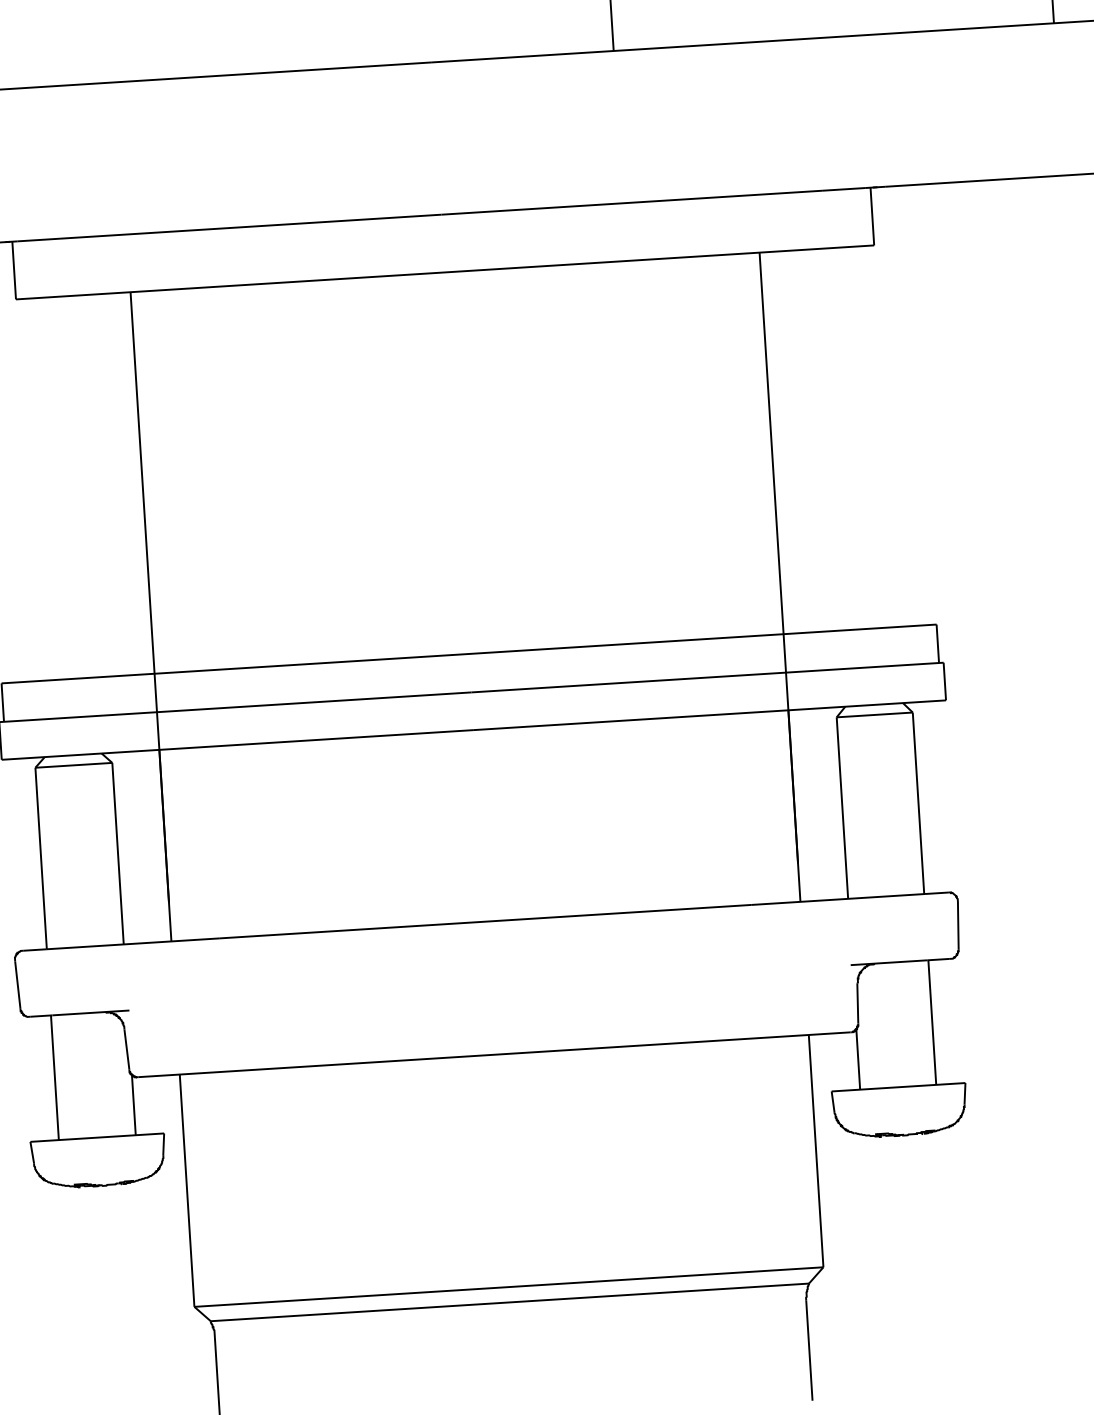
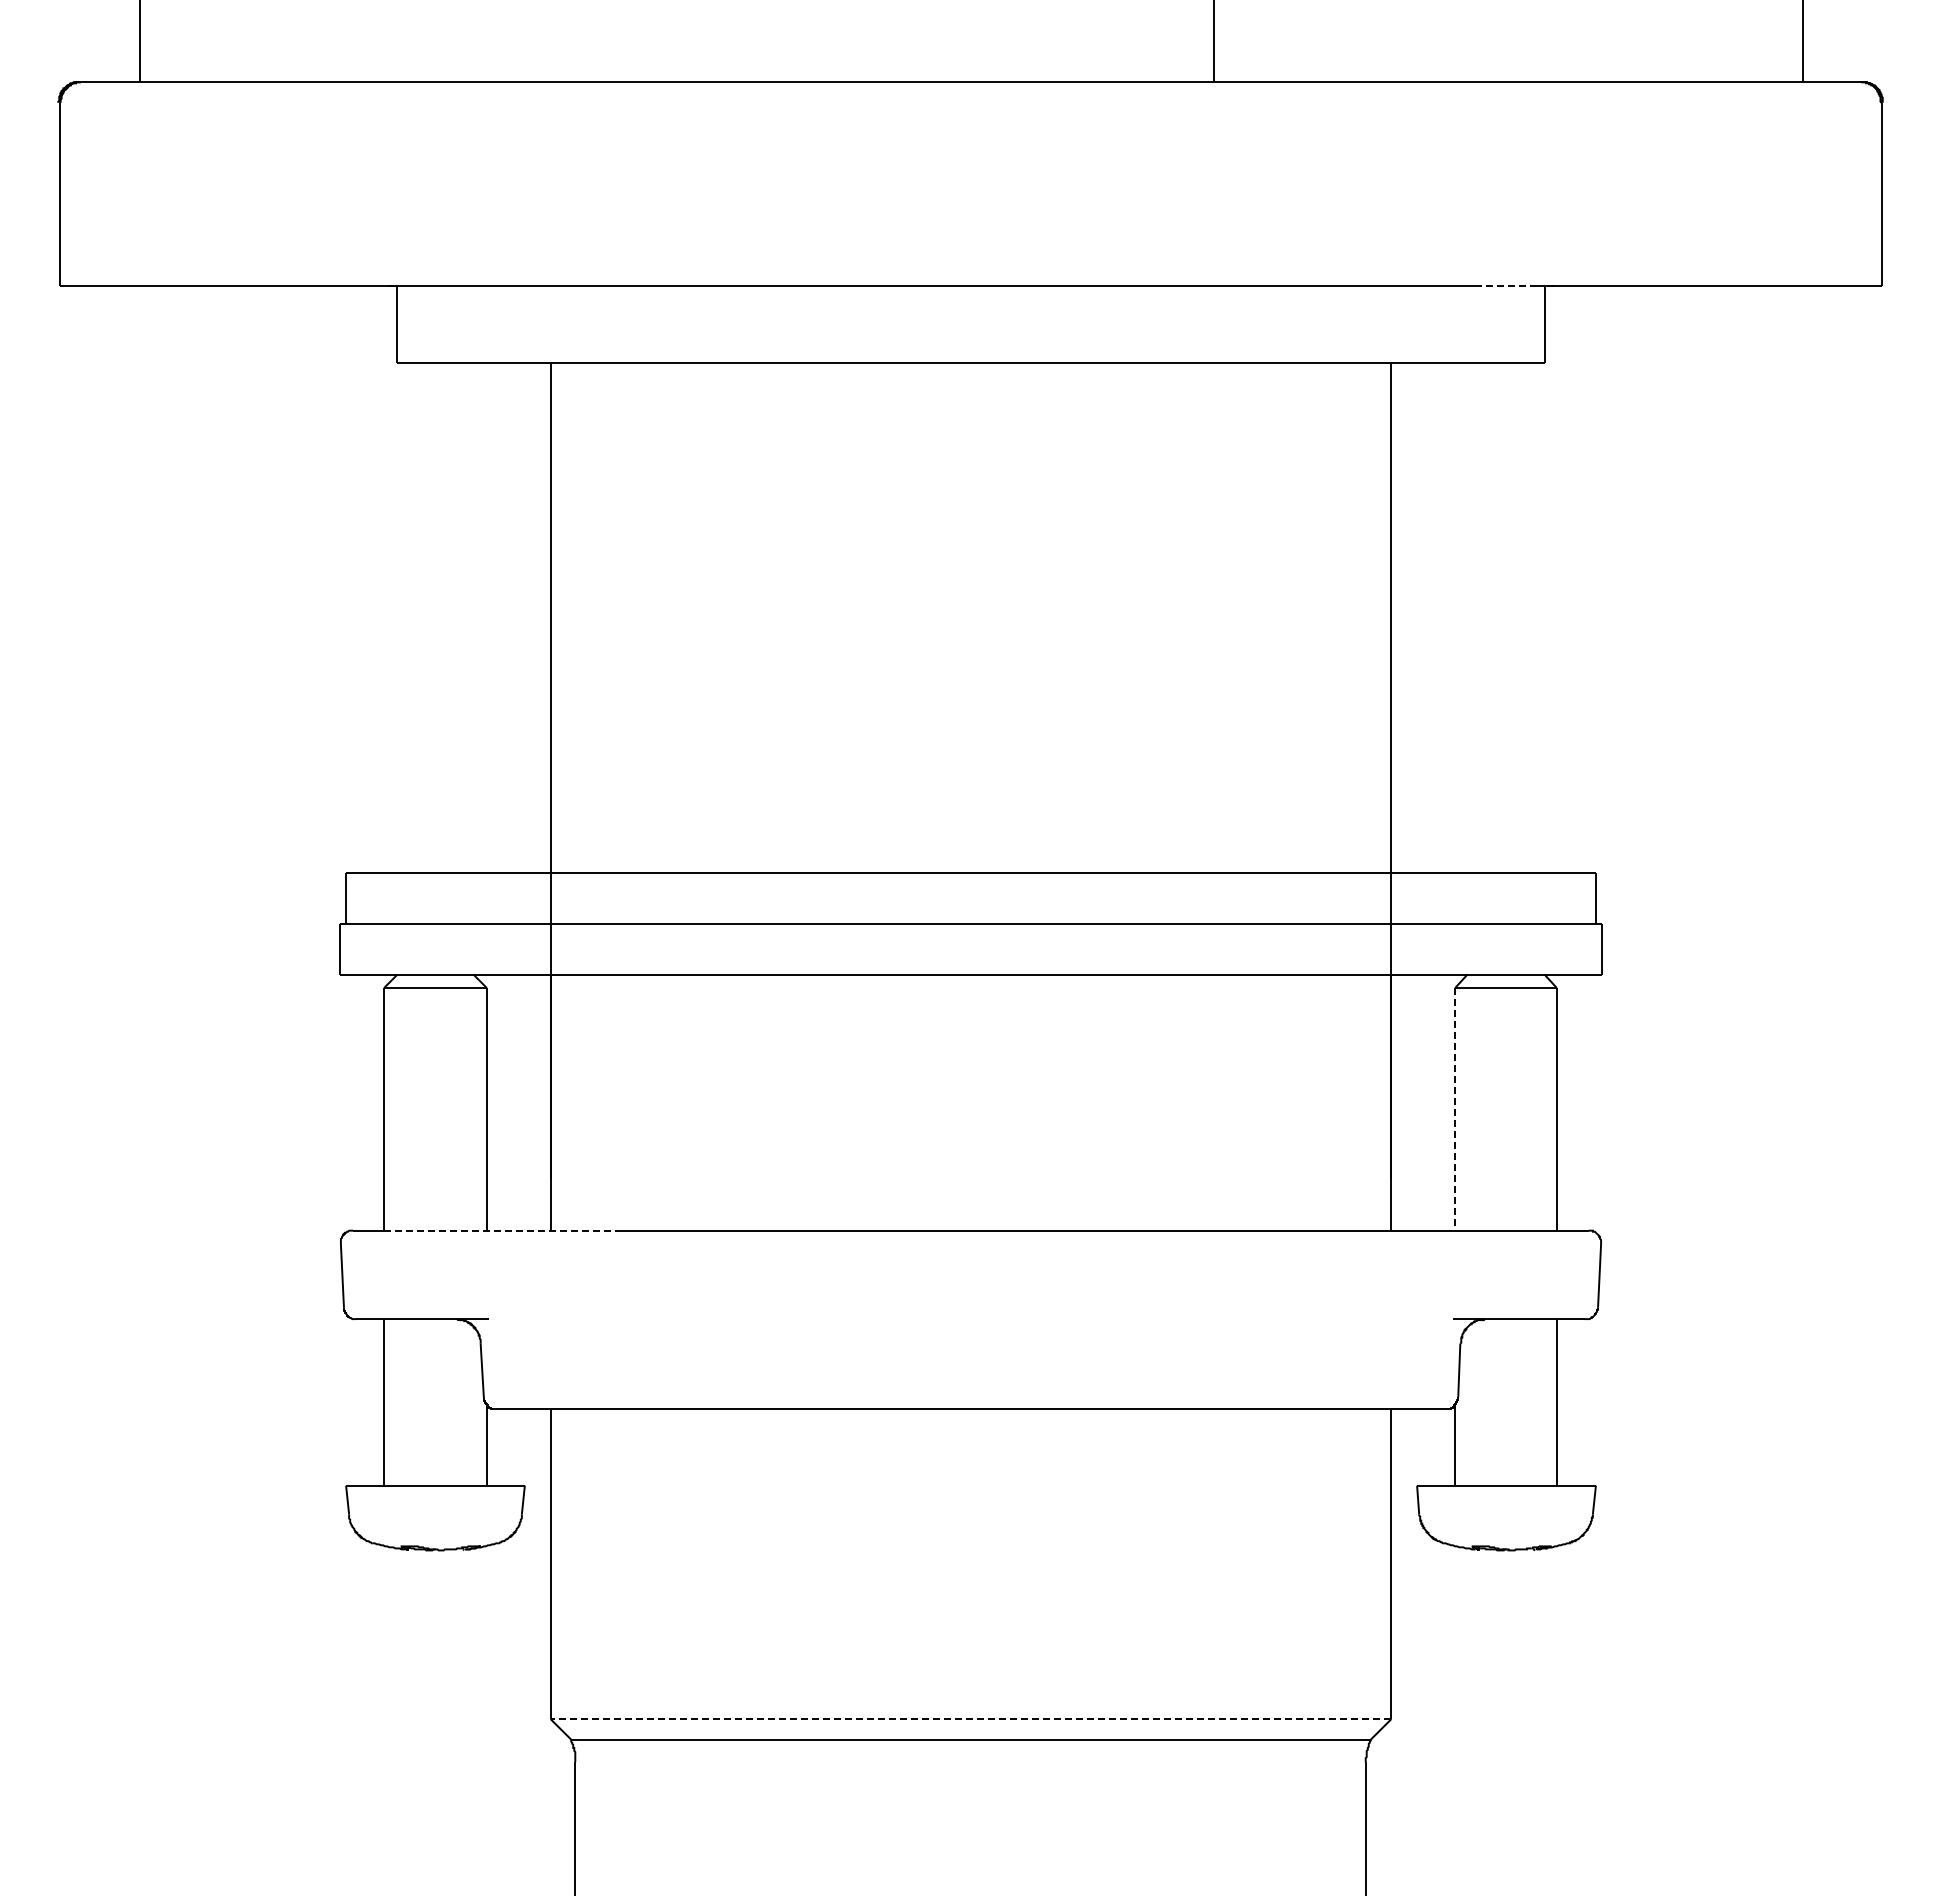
line: (843, 189) -> (1508, 285), solid -> dashed
line: (842, 808) -> (1455, 1109), solid -> dashed
line: (133, 943) -> (499, 1230), solid -> dashed
line: (508, 1287) -> (970, 1719), solid -> dashed

